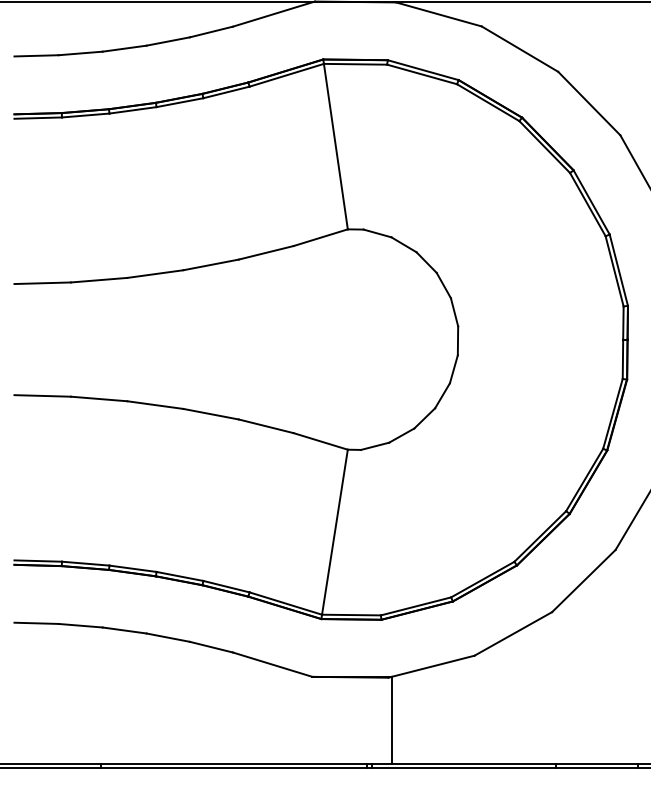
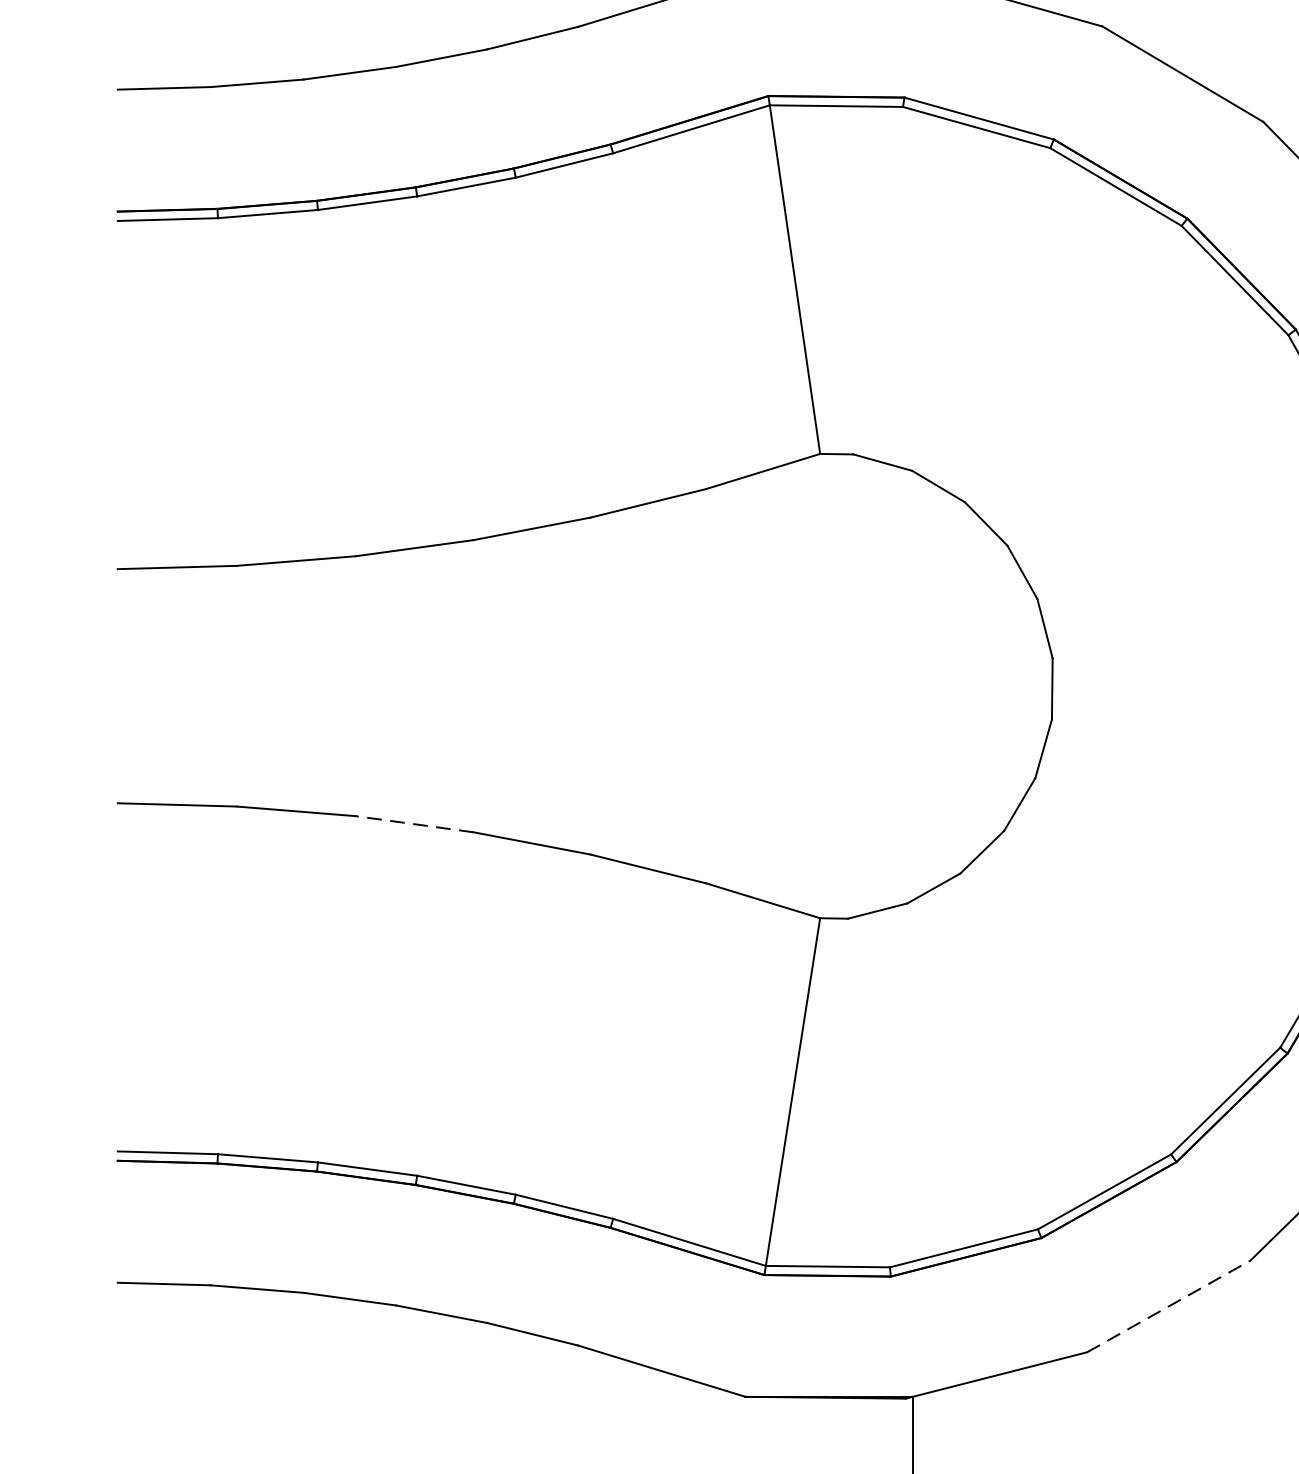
line: (154, 405) -> (412, 825), solid -> dashed
line: (513, 633) -> (1169, 1305), solid -> dashed

